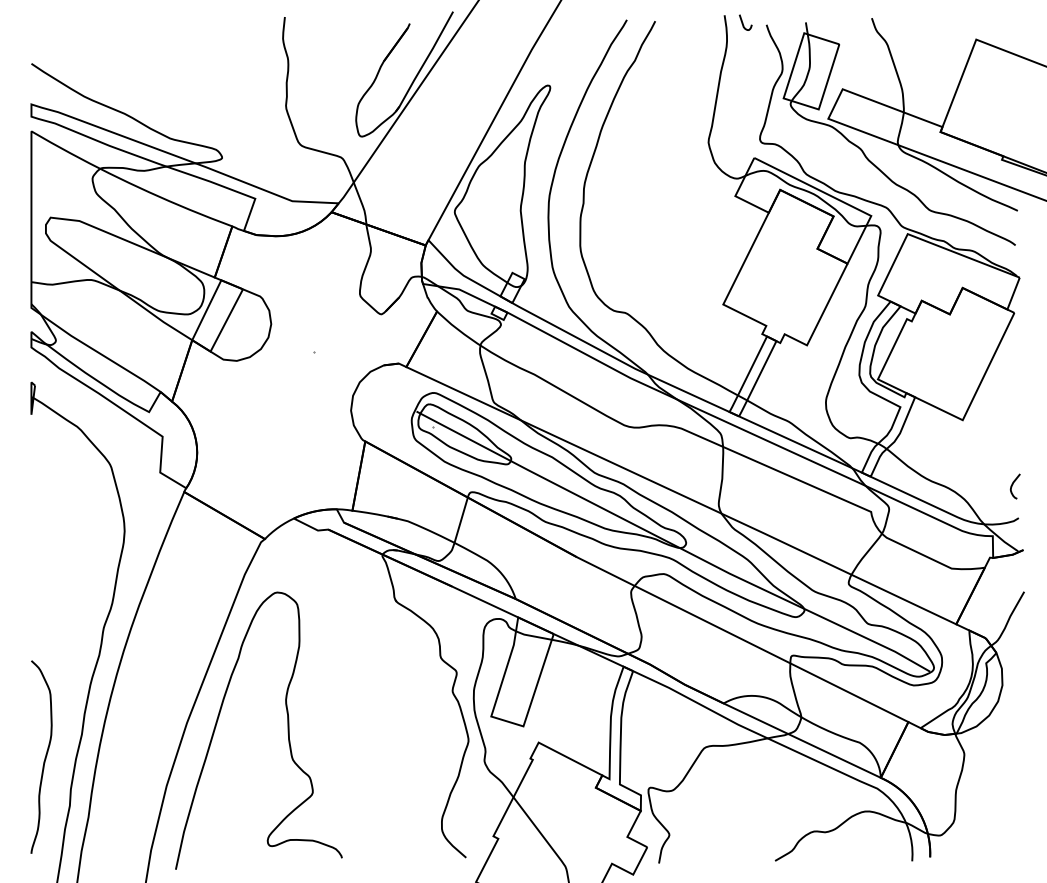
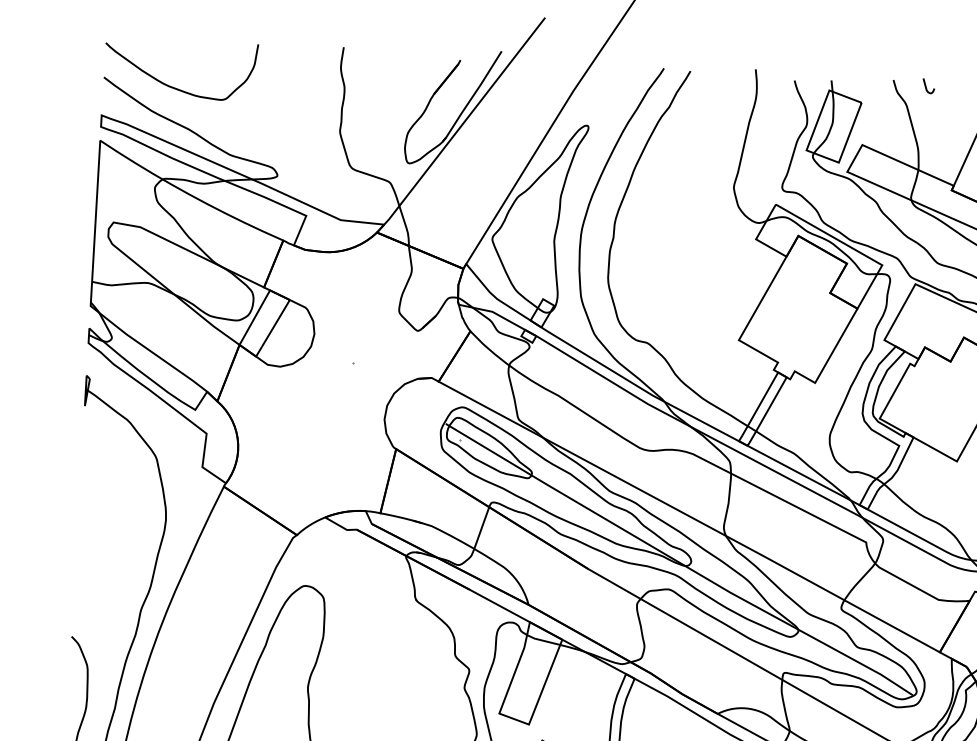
curve: (743, 22) -> (926, 85), moved
curve: (109, 70) -> (176, 87), added

